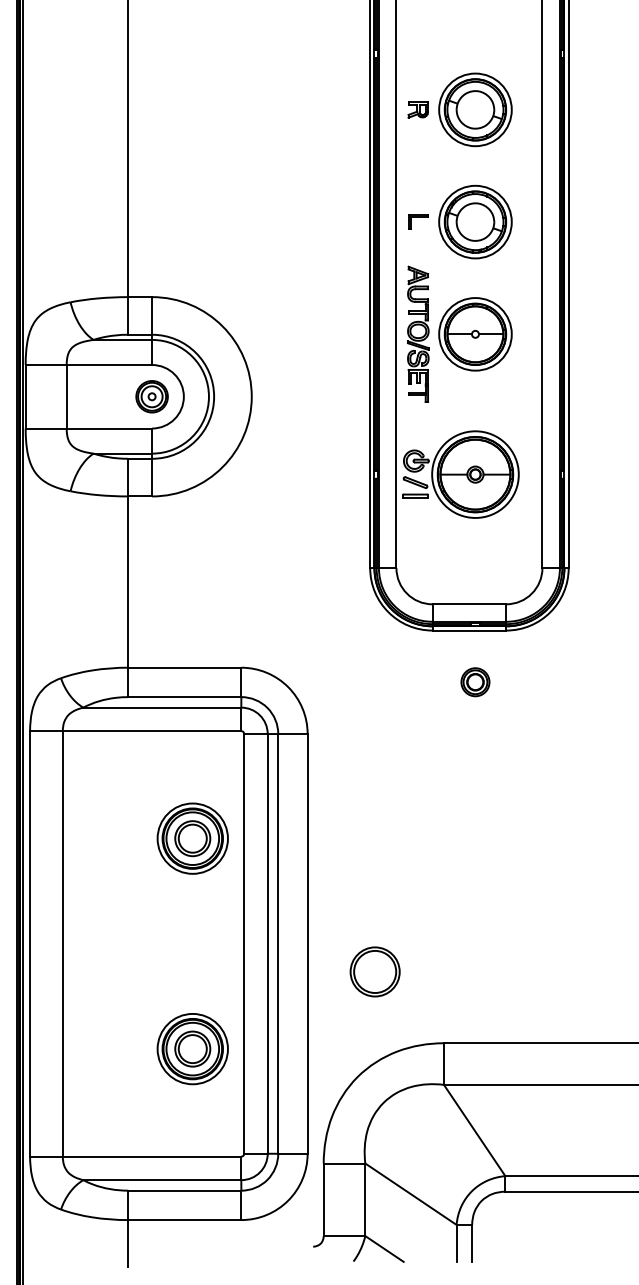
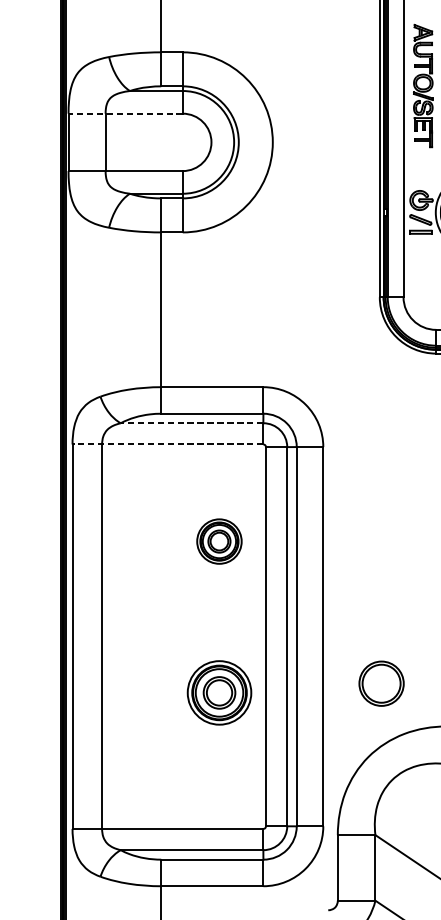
line: (88, 365) -> (125, 114), solid -> dashed
part: (151, 396) -> (182, 142), removed
line: (162, 707) -> (192, 423), solid -> dashed
line: (135, 731) -> (167, 444), solid -> dashed
part: (192, 838) -> (219, 541), size x0.7
part: (374, 971) -> (380, 683), moved
part: (192, 1049) -> (219, 693), moved

